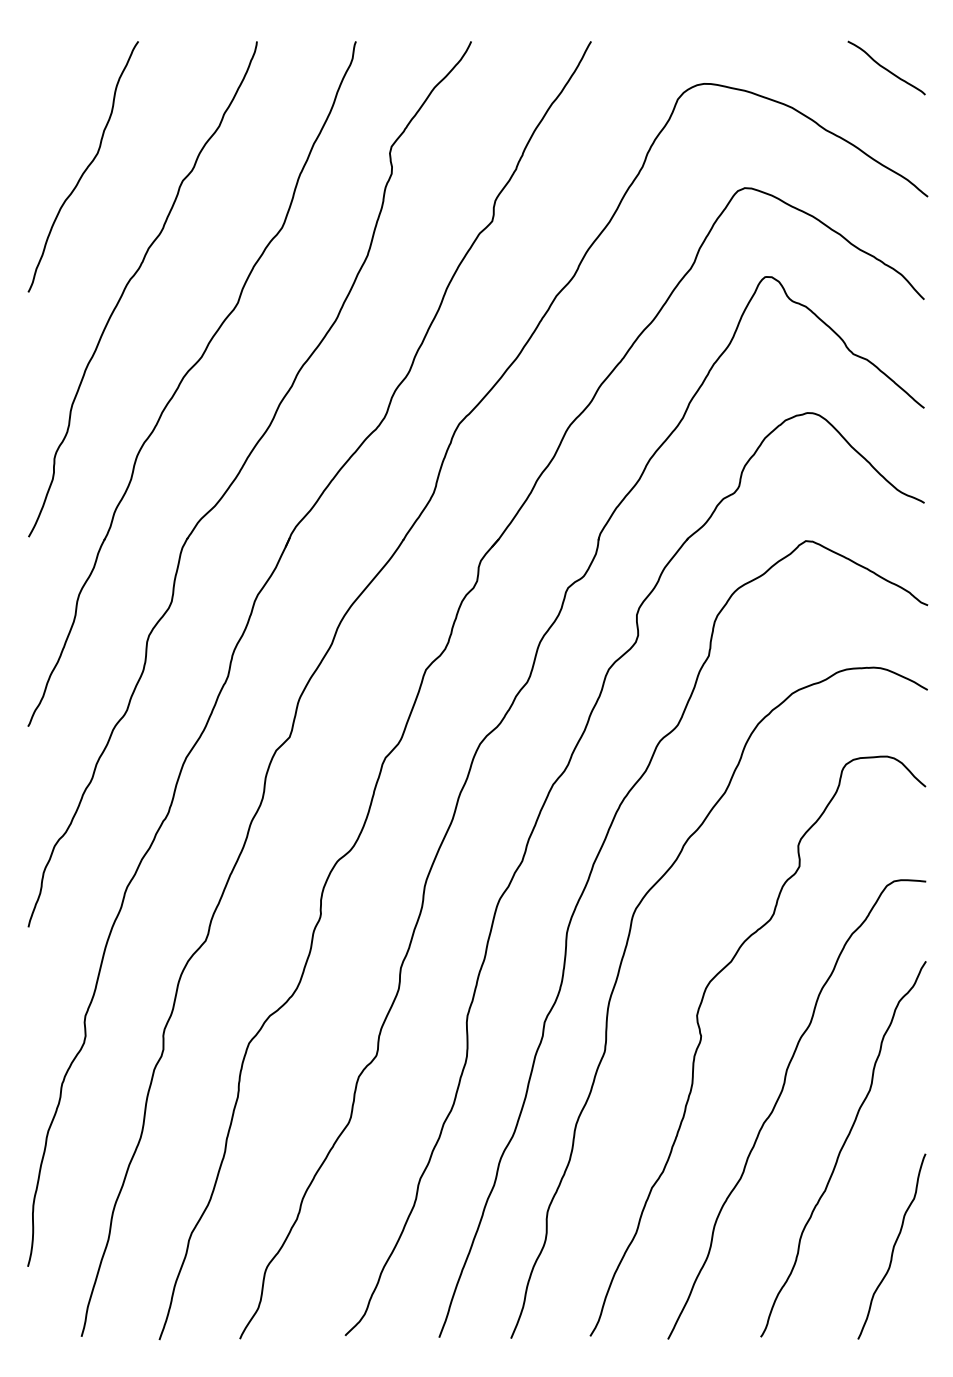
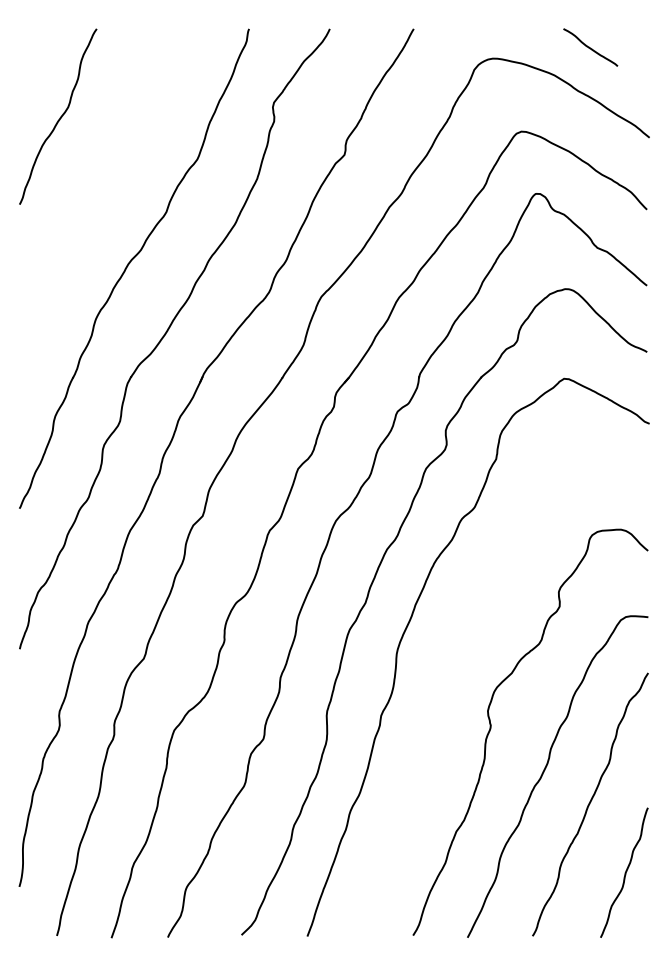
curve: (886, 67) -> (590, 47), moved
curve: (130, 282) -> (91, 197), removed
curve: (619, 976) -> (433, 683), removed

